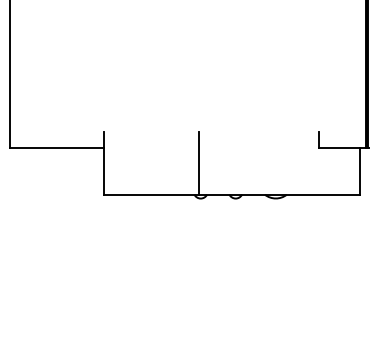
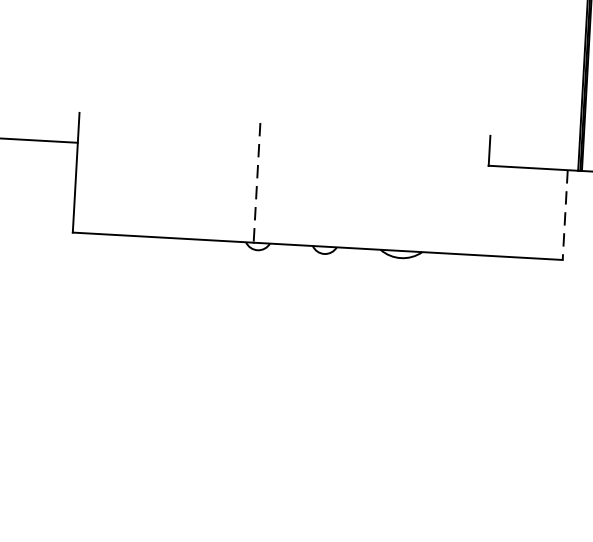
line: (198, 163) -> (257, 183), solid -> dashed
line: (360, 171) -> (565, 215), solid -> dashed

